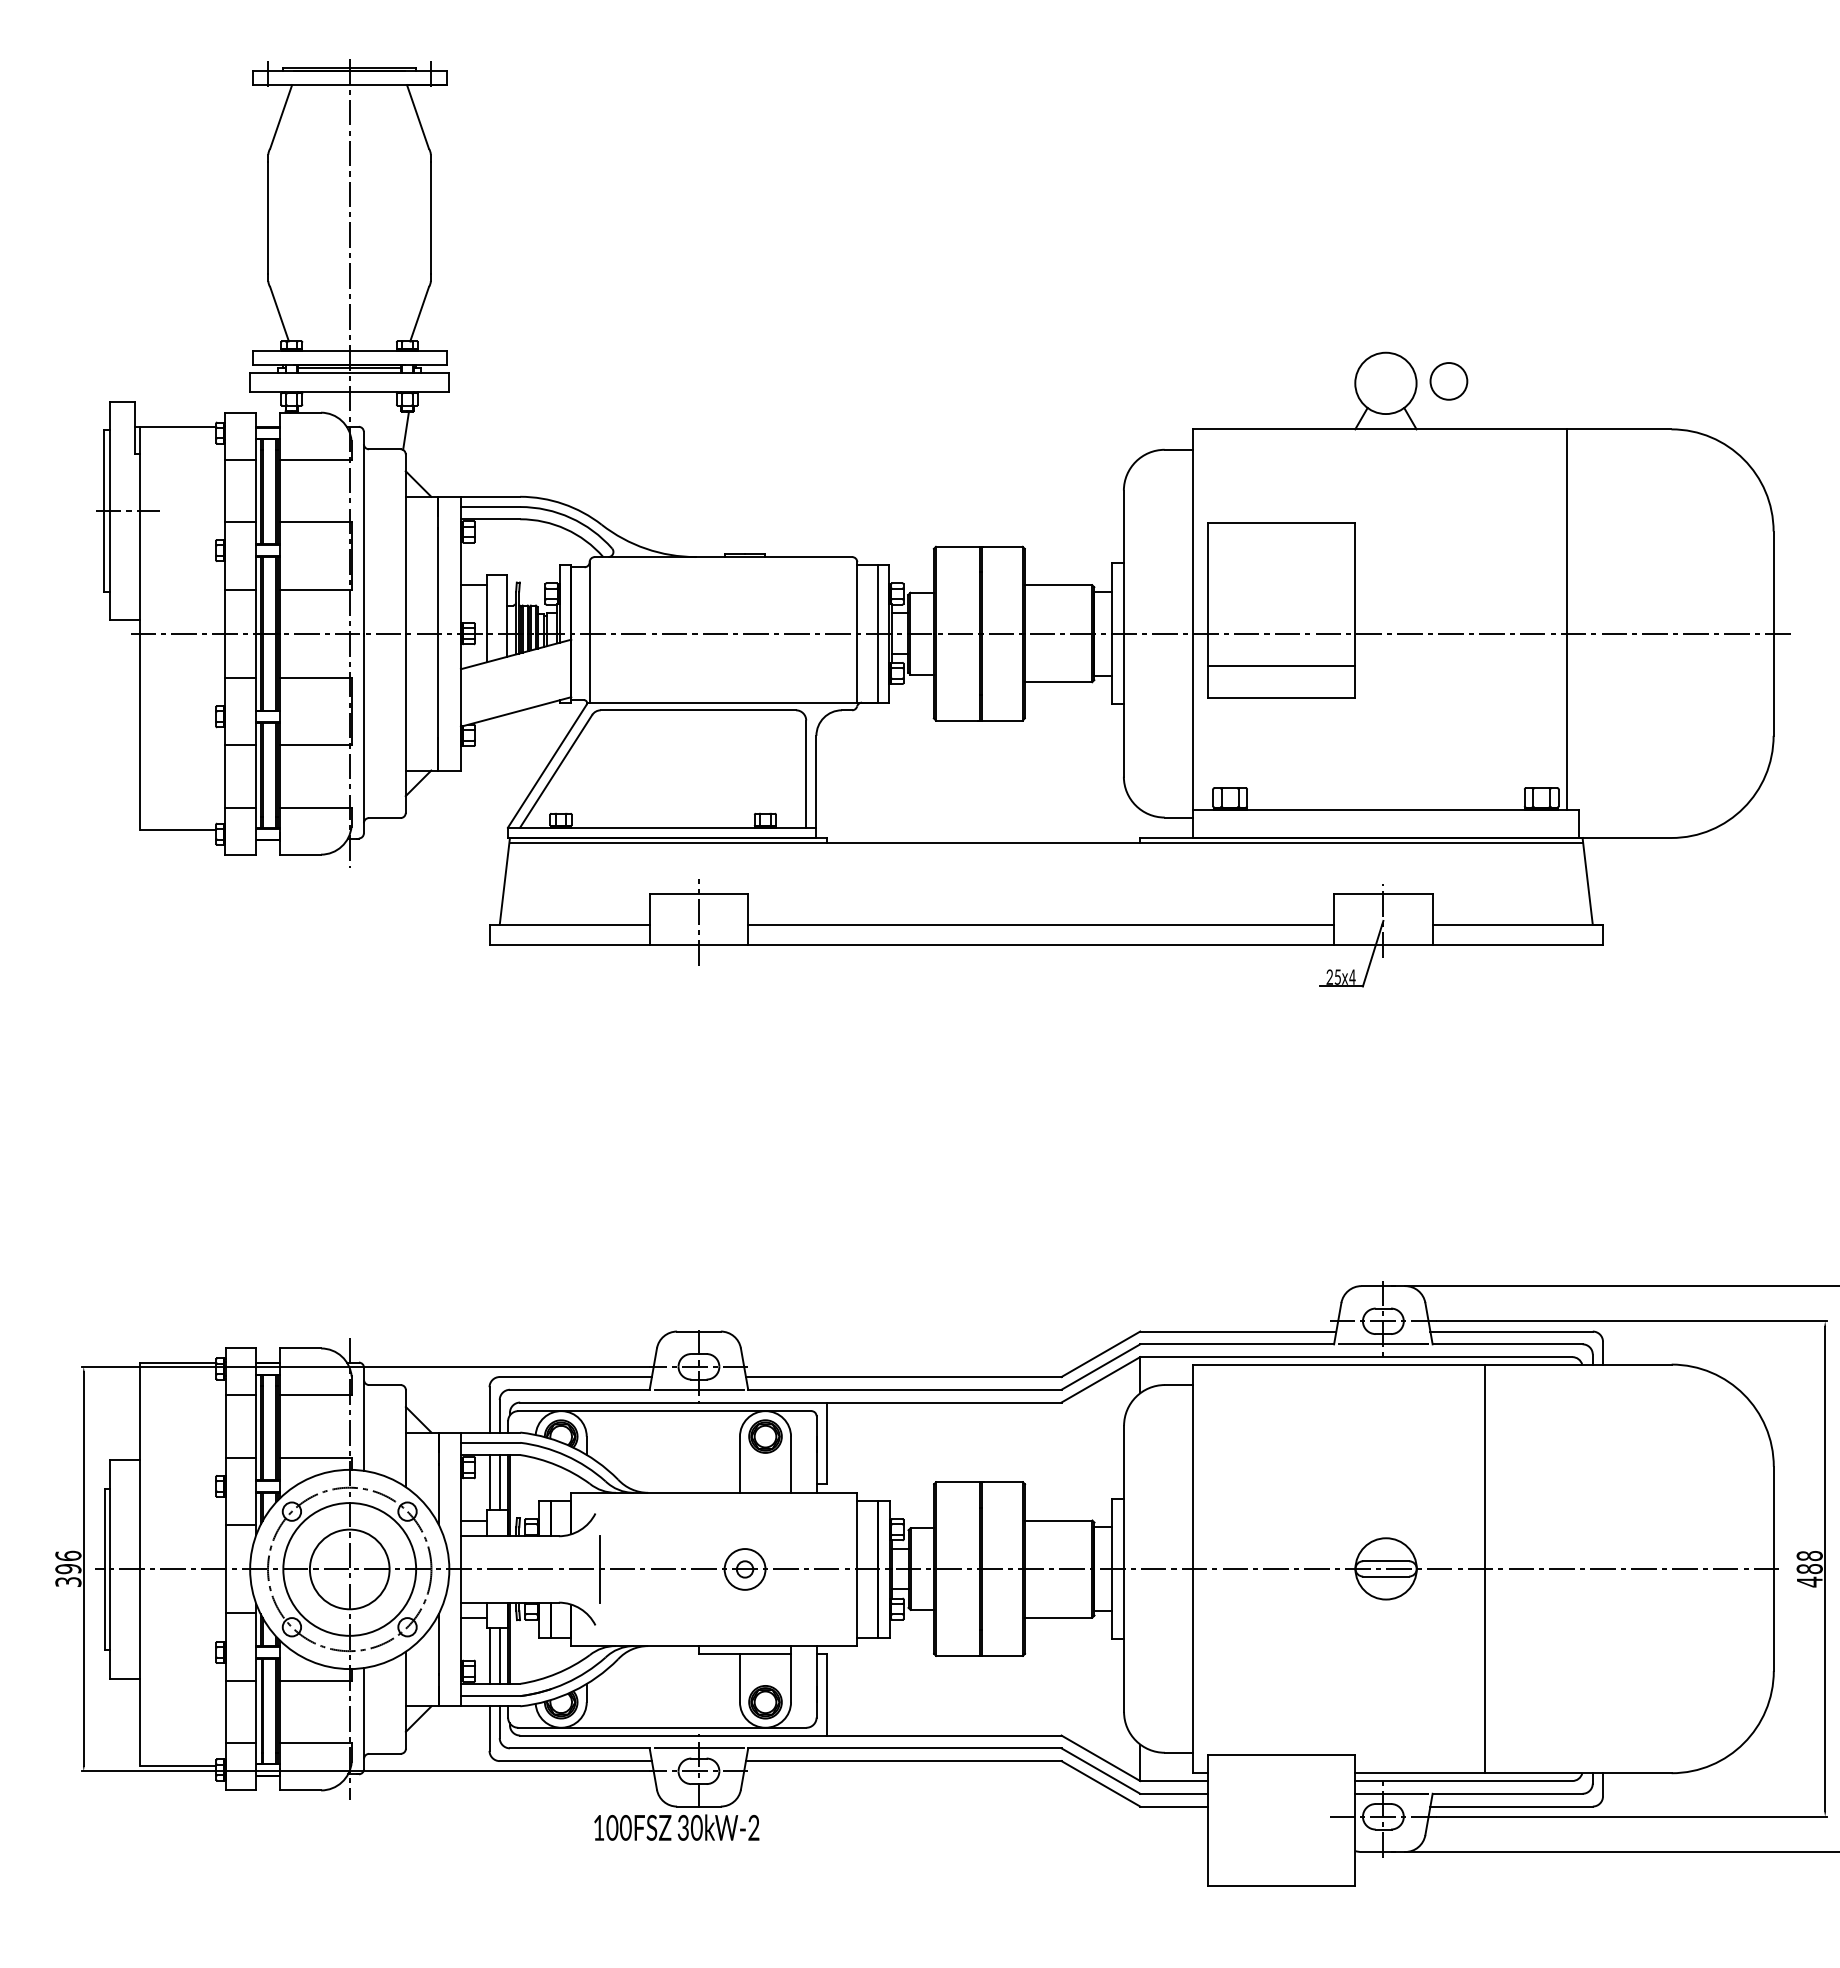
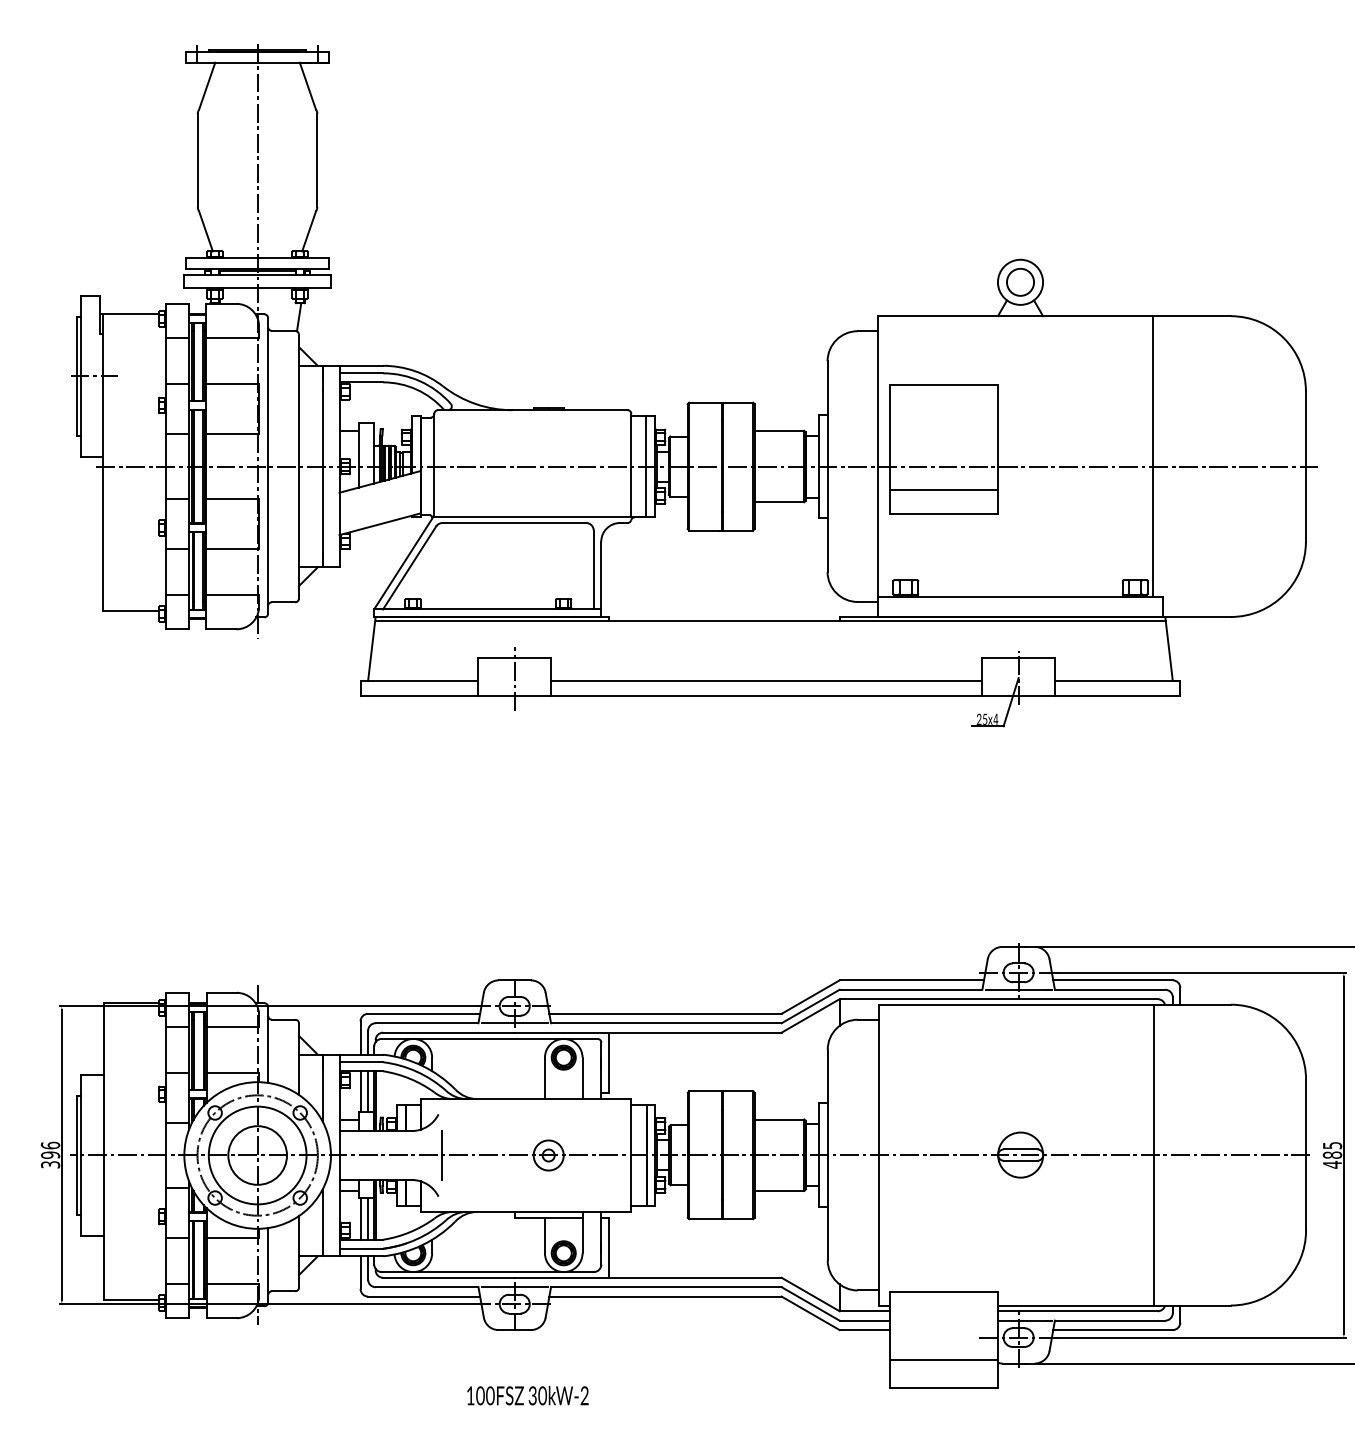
circle: (1448, 381) -> (1020, 282), moved
text: (1809, 1556) -> (1332, 1145), 488 -> 485
line: (1484, 1568) -> (1153, 1154), moved
text: (676, 1827) -> (527, 1395), moved
line: (1281, 1847) -> (943, 1360), added

